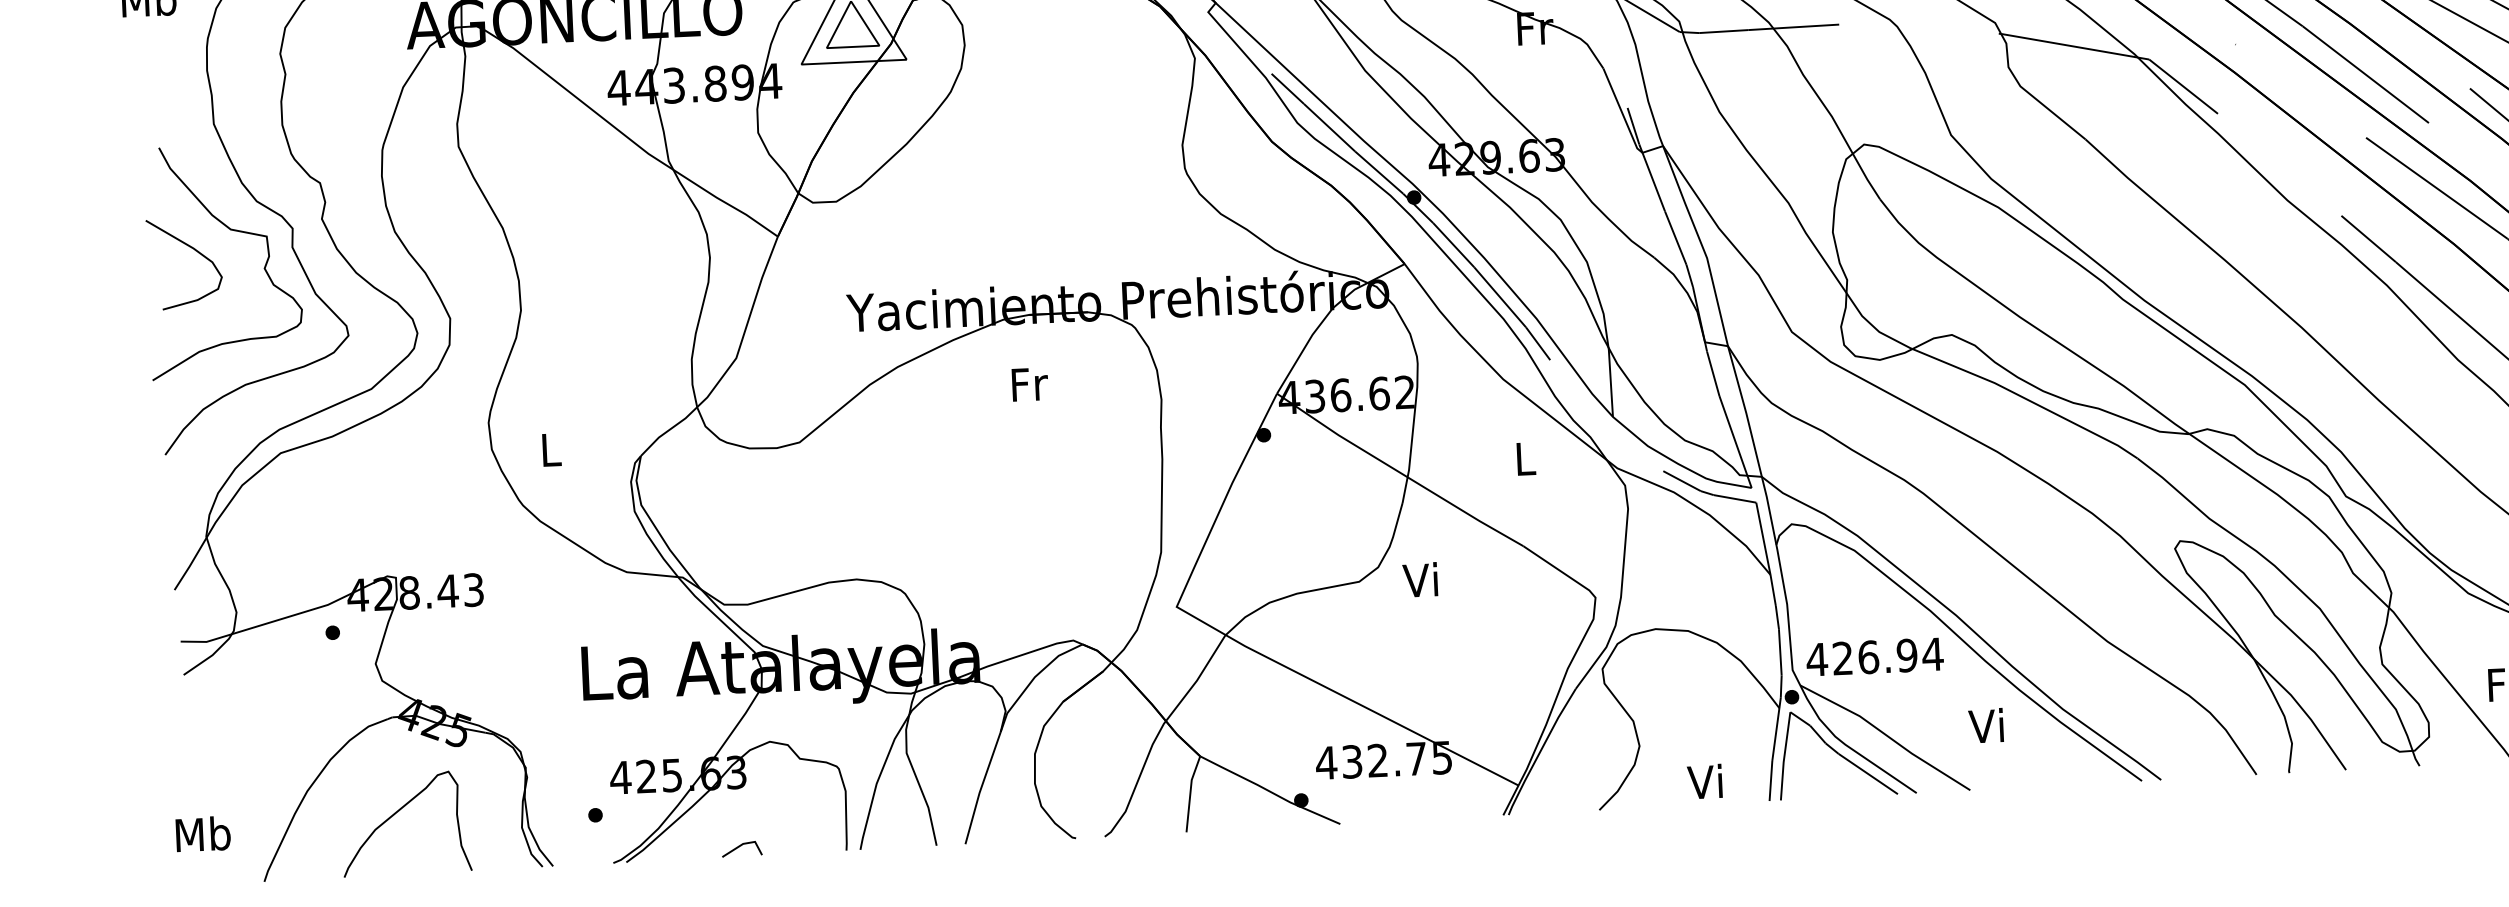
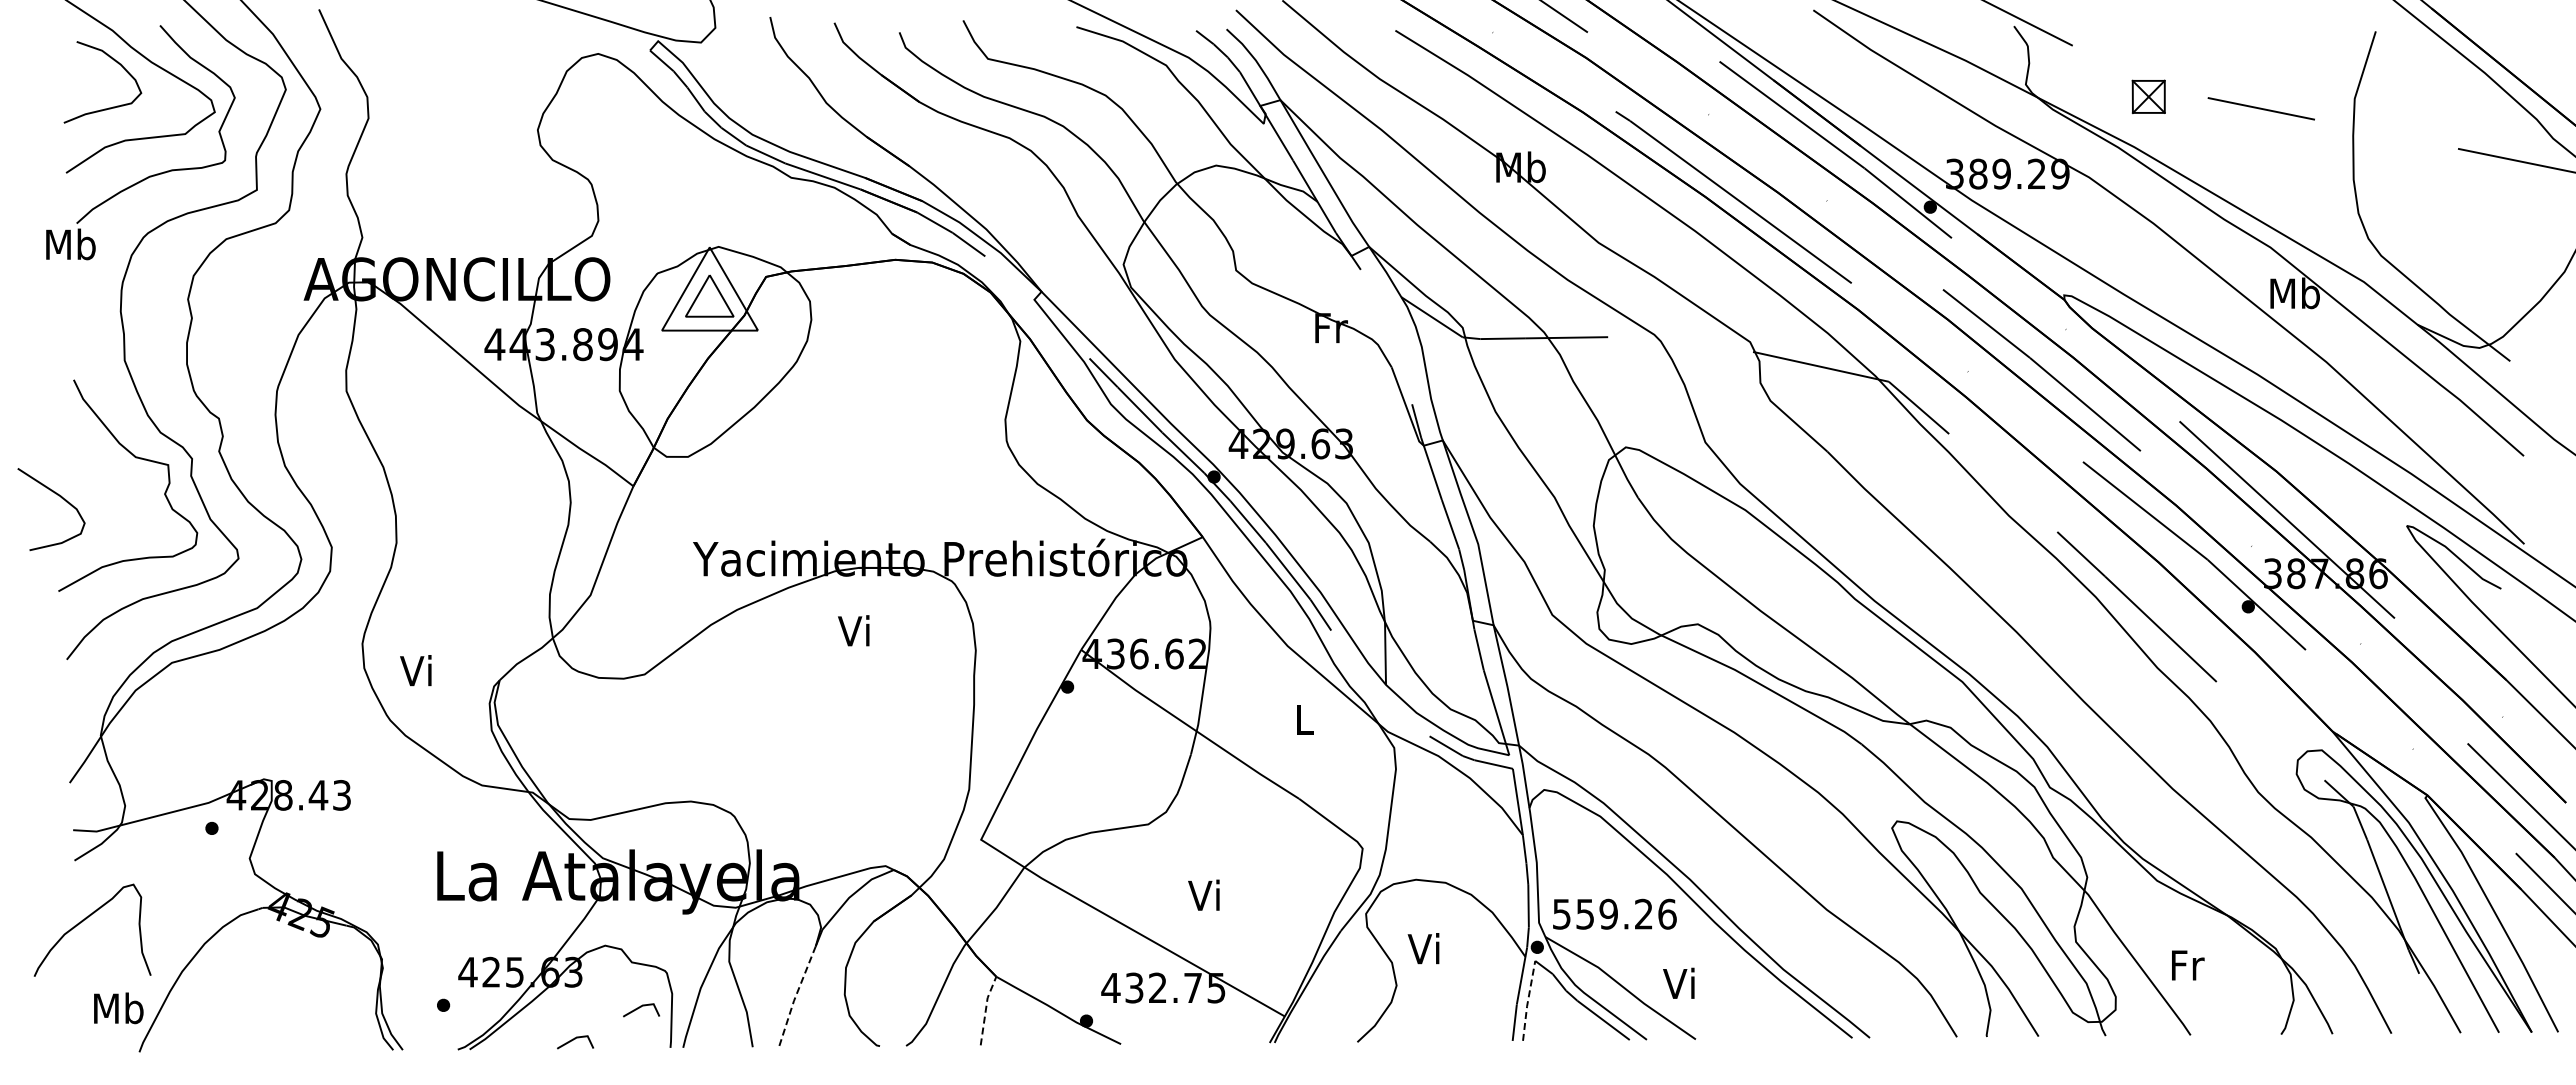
curve: (195, 251) -> (61, 498), moved
text: (1028, 383) -> (855, 630), Fr -> Vi
text: (548, 449) -> (415, 670), L -> Vi
text: (1419, 579) -> (1203, 894), moved
text: (1874, 656) -> (1614, 913), 426.94 -> 559.26
text: (1985, 724) -> (1678, 982), moved
line: (1784, 756) -> (1528, 1001), solid -> dashed
text: (1704, 781) -> (1423, 948), moved
line: (981, 789) -> (795, 997), solid -> dashed
line: (1189, 792) -> (985, 1009), solid -> dashed
line: (810, 808) -> (639, 1008), added
curve: (398, 812) -> (86, 919), moved
text: (203, 834) -> (118, 1008), moved

